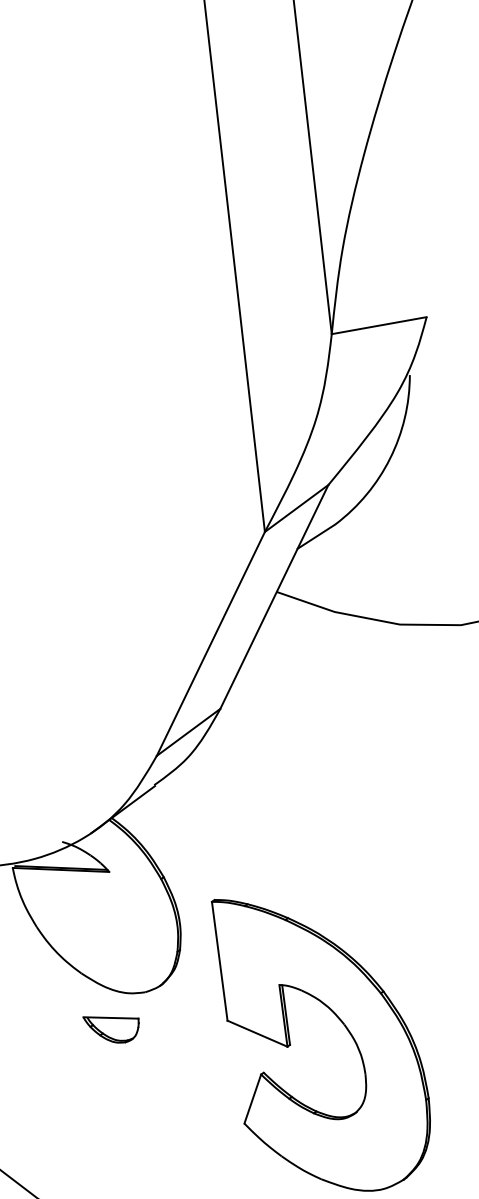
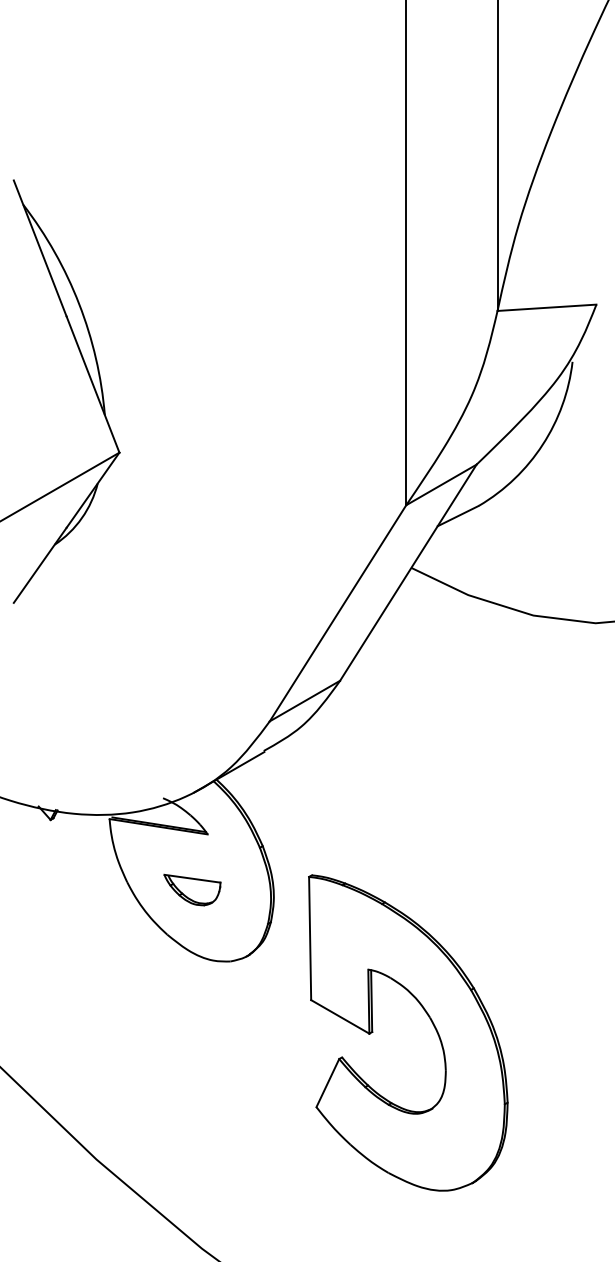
part: (112, 1028) -> (192, 889), moved

